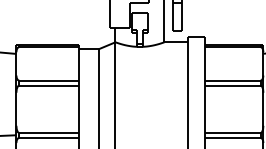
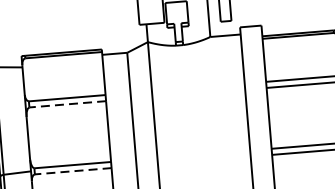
line: (48, 85) -> (66, 104), solid -> dashed
line: (48, 137) -> (72, 170), solid -> dashed

